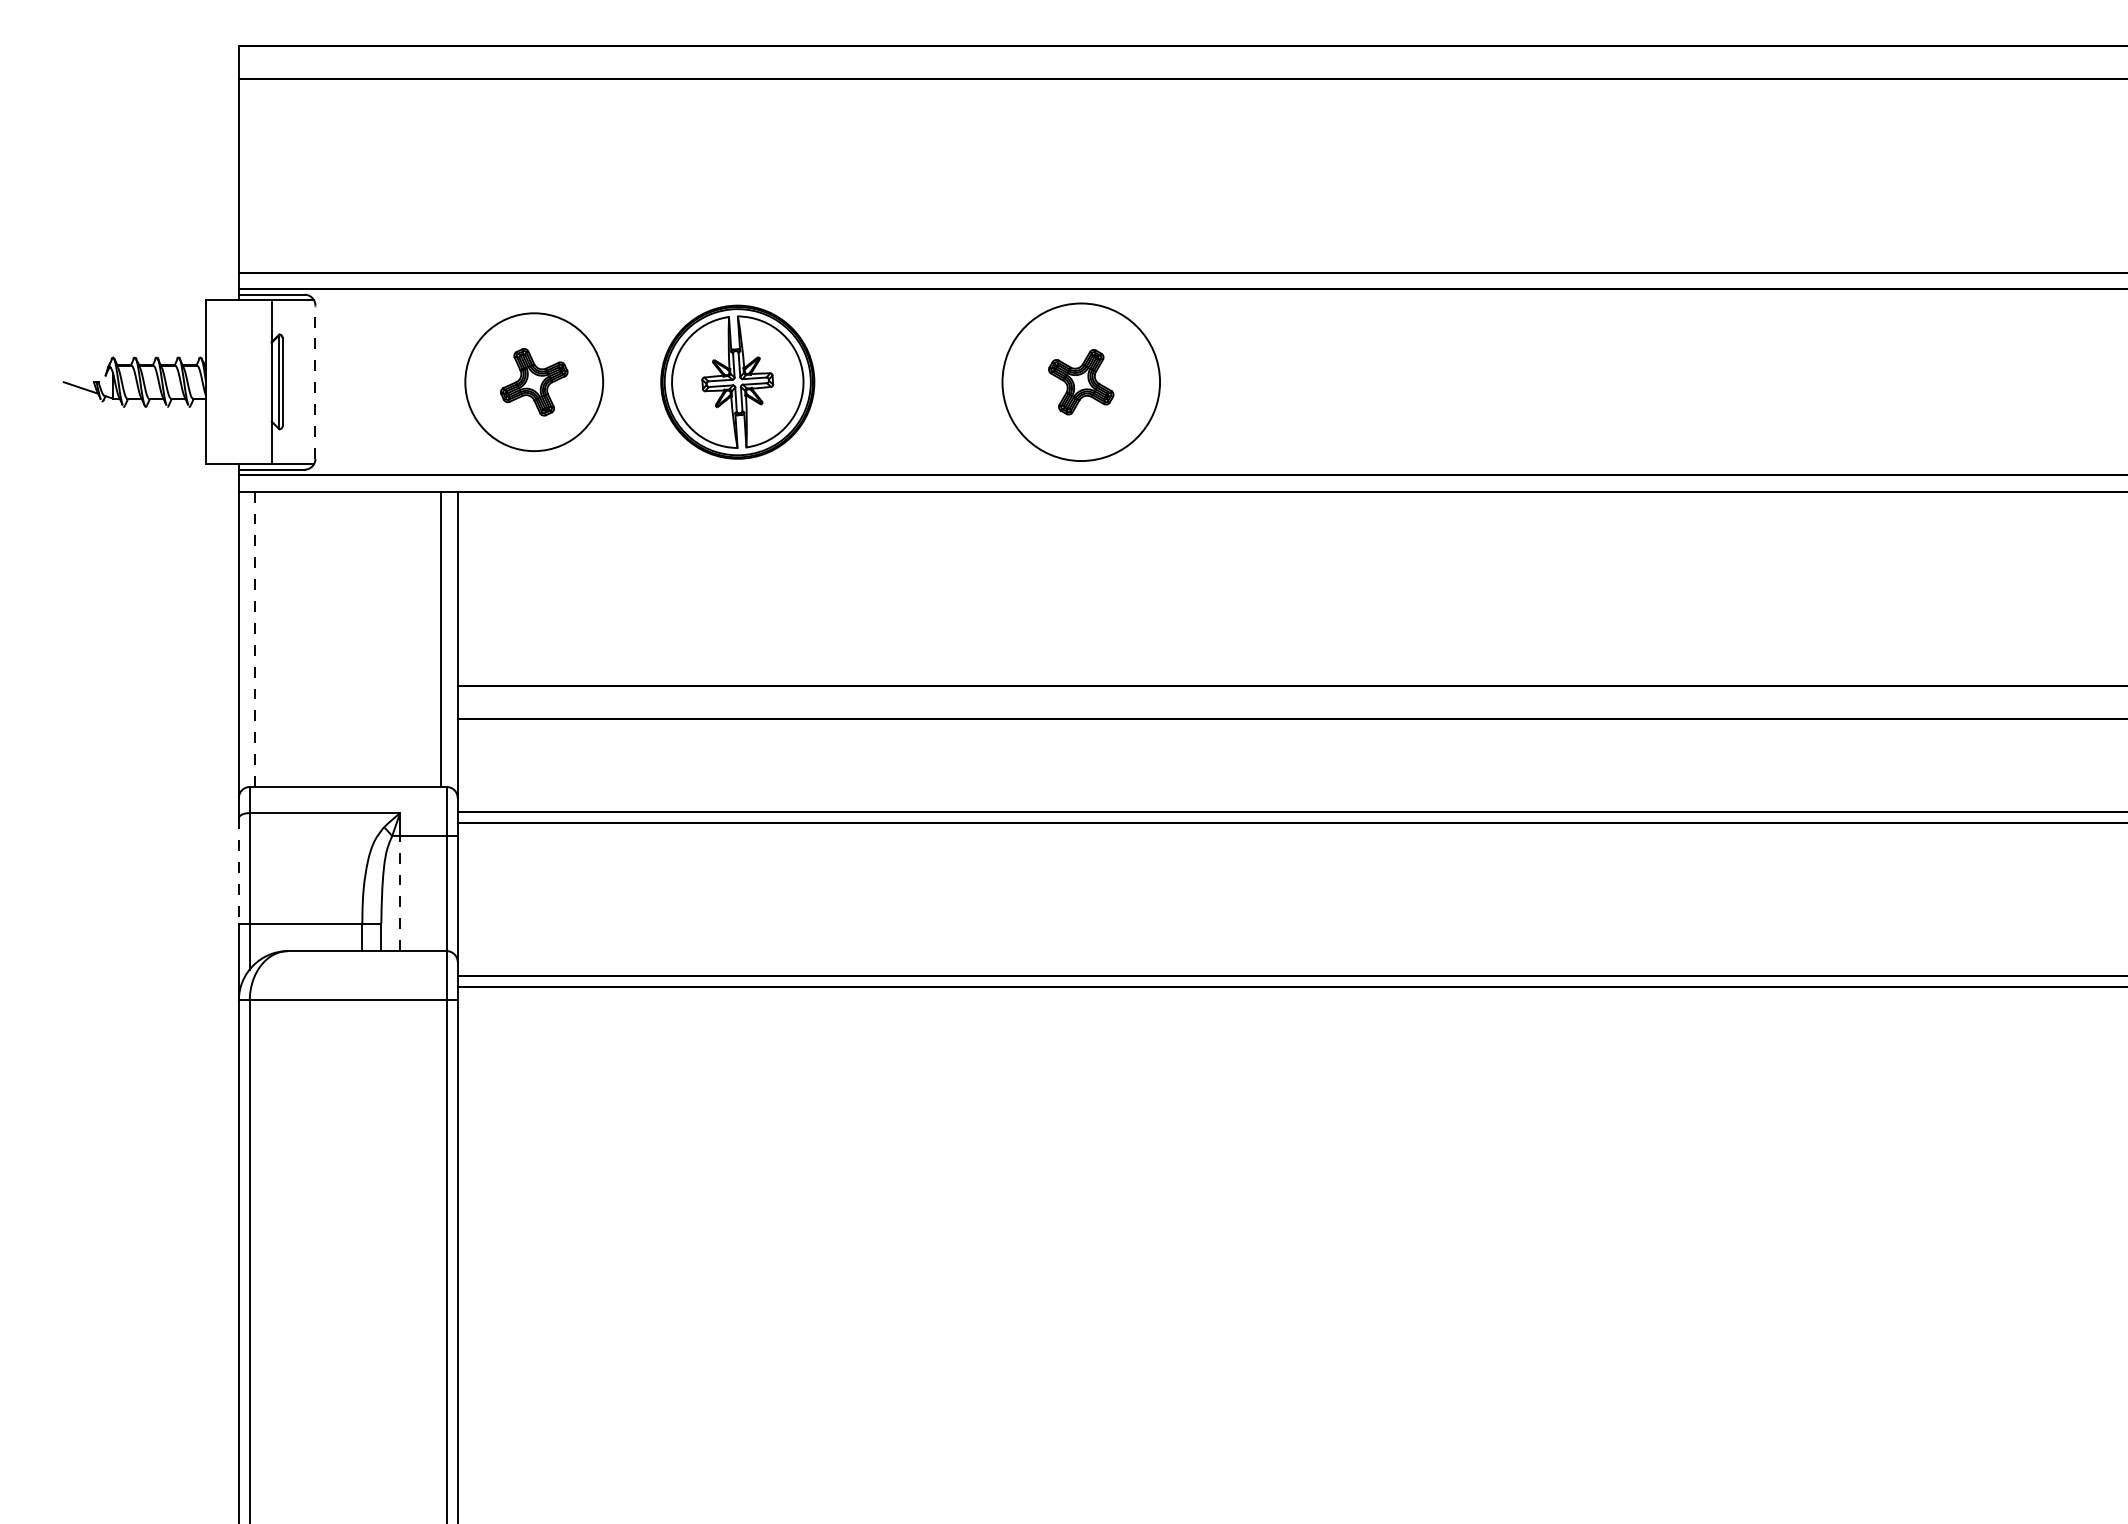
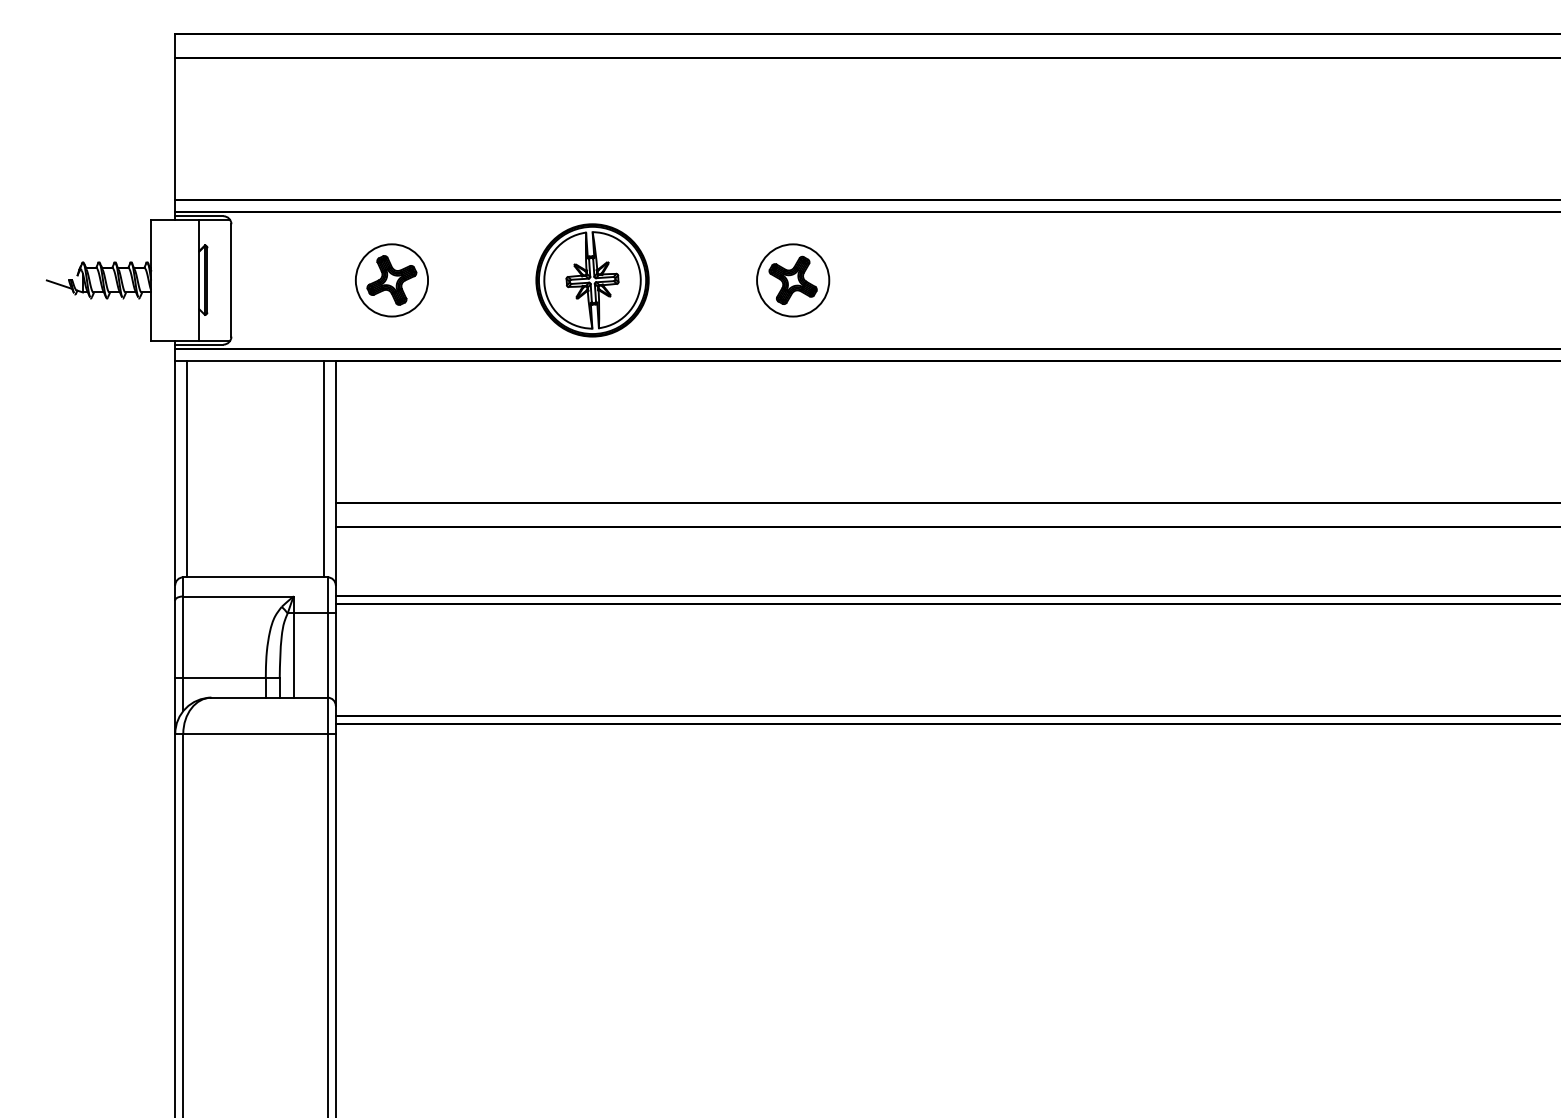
part: (737, 381) -> (592, 279), moved
line: (315, 382) -> (231, 280), dashed -> solid
circle: (534, 382) -> (392, 280), size x0.71
circle: (1081, 382) -> (793, 280), size x0.62
line: (255, 639) -> (187, 469), dashed -> solid
line: (238, 871) -> (174, 639), dashed -> solid
line: (400, 893) -> (293, 655), dashed -> solid

